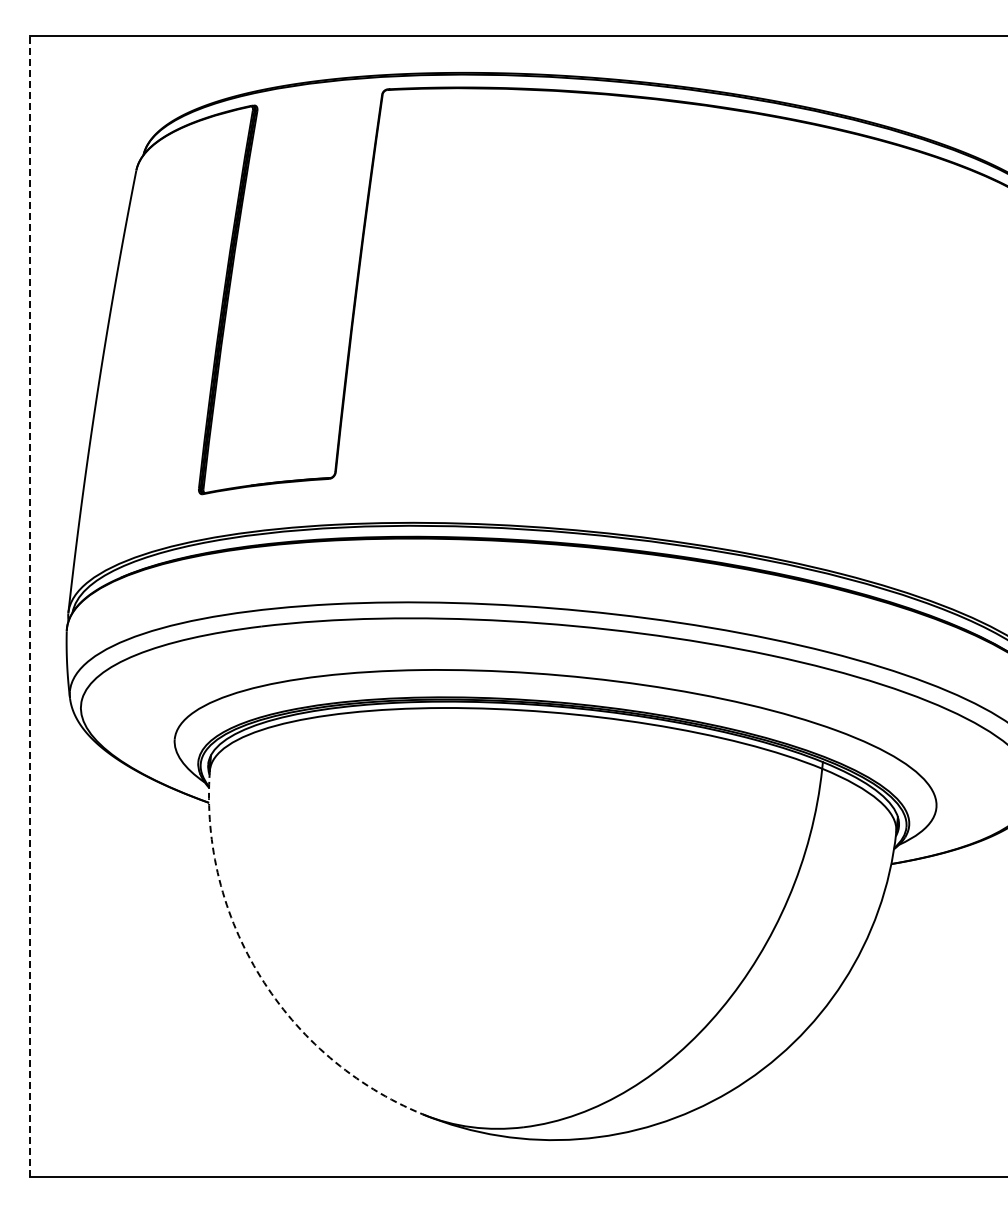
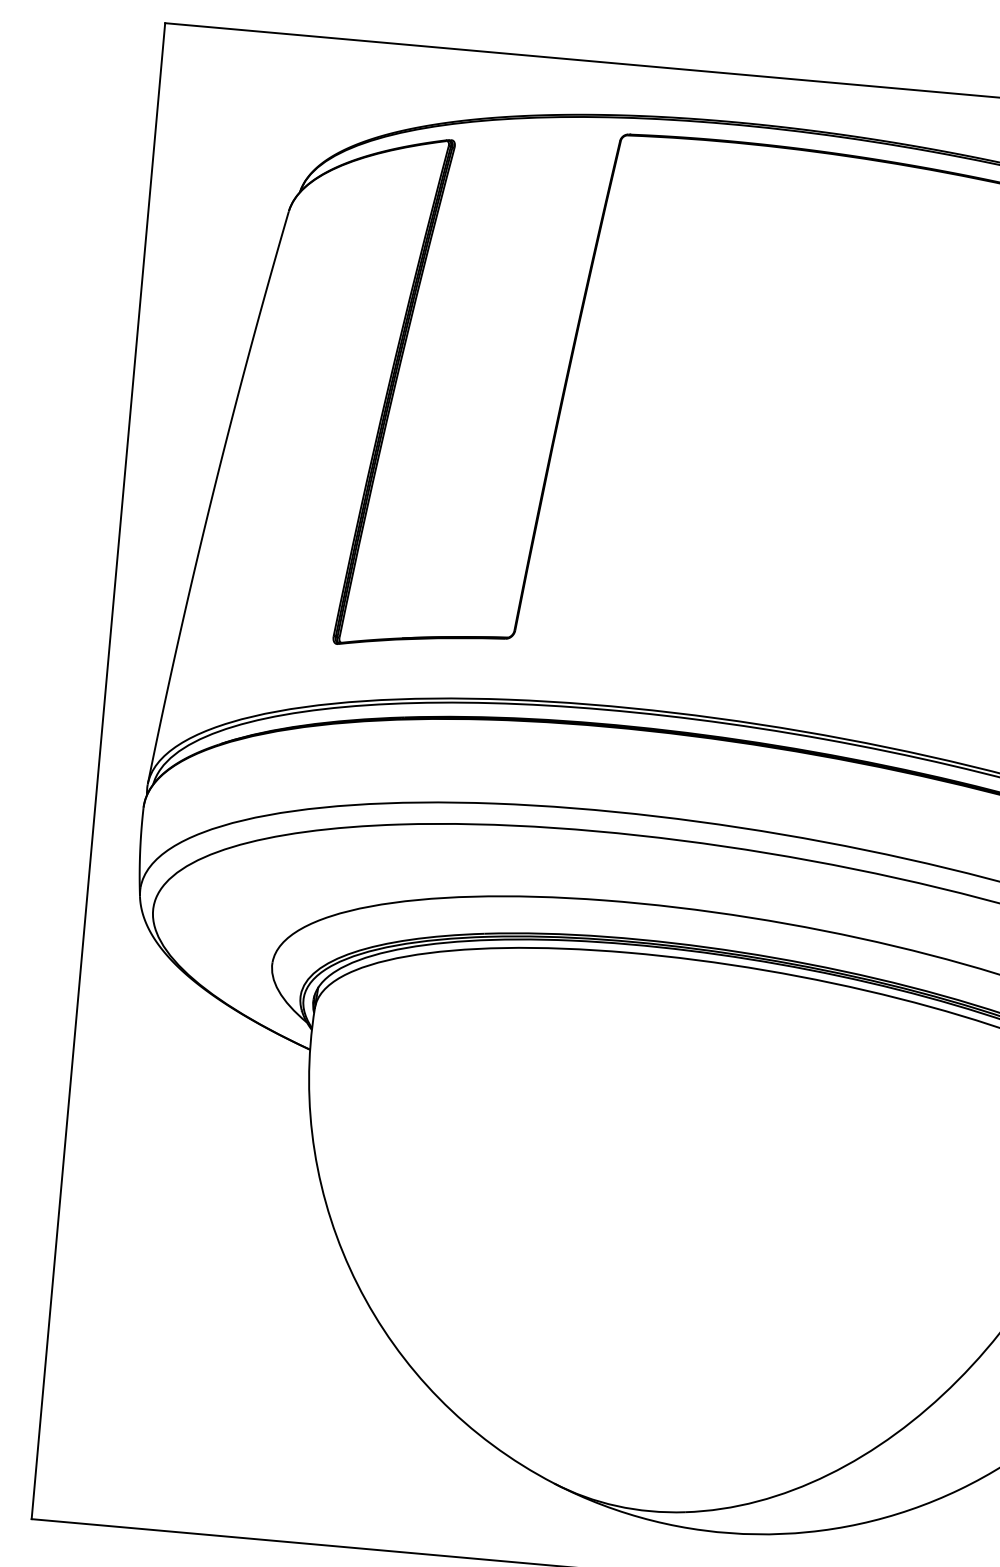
line: (30, 605) -> (98, 769), dashed -> solid
arc: (260, 977) -> (357, 1284), dashed -> solid

